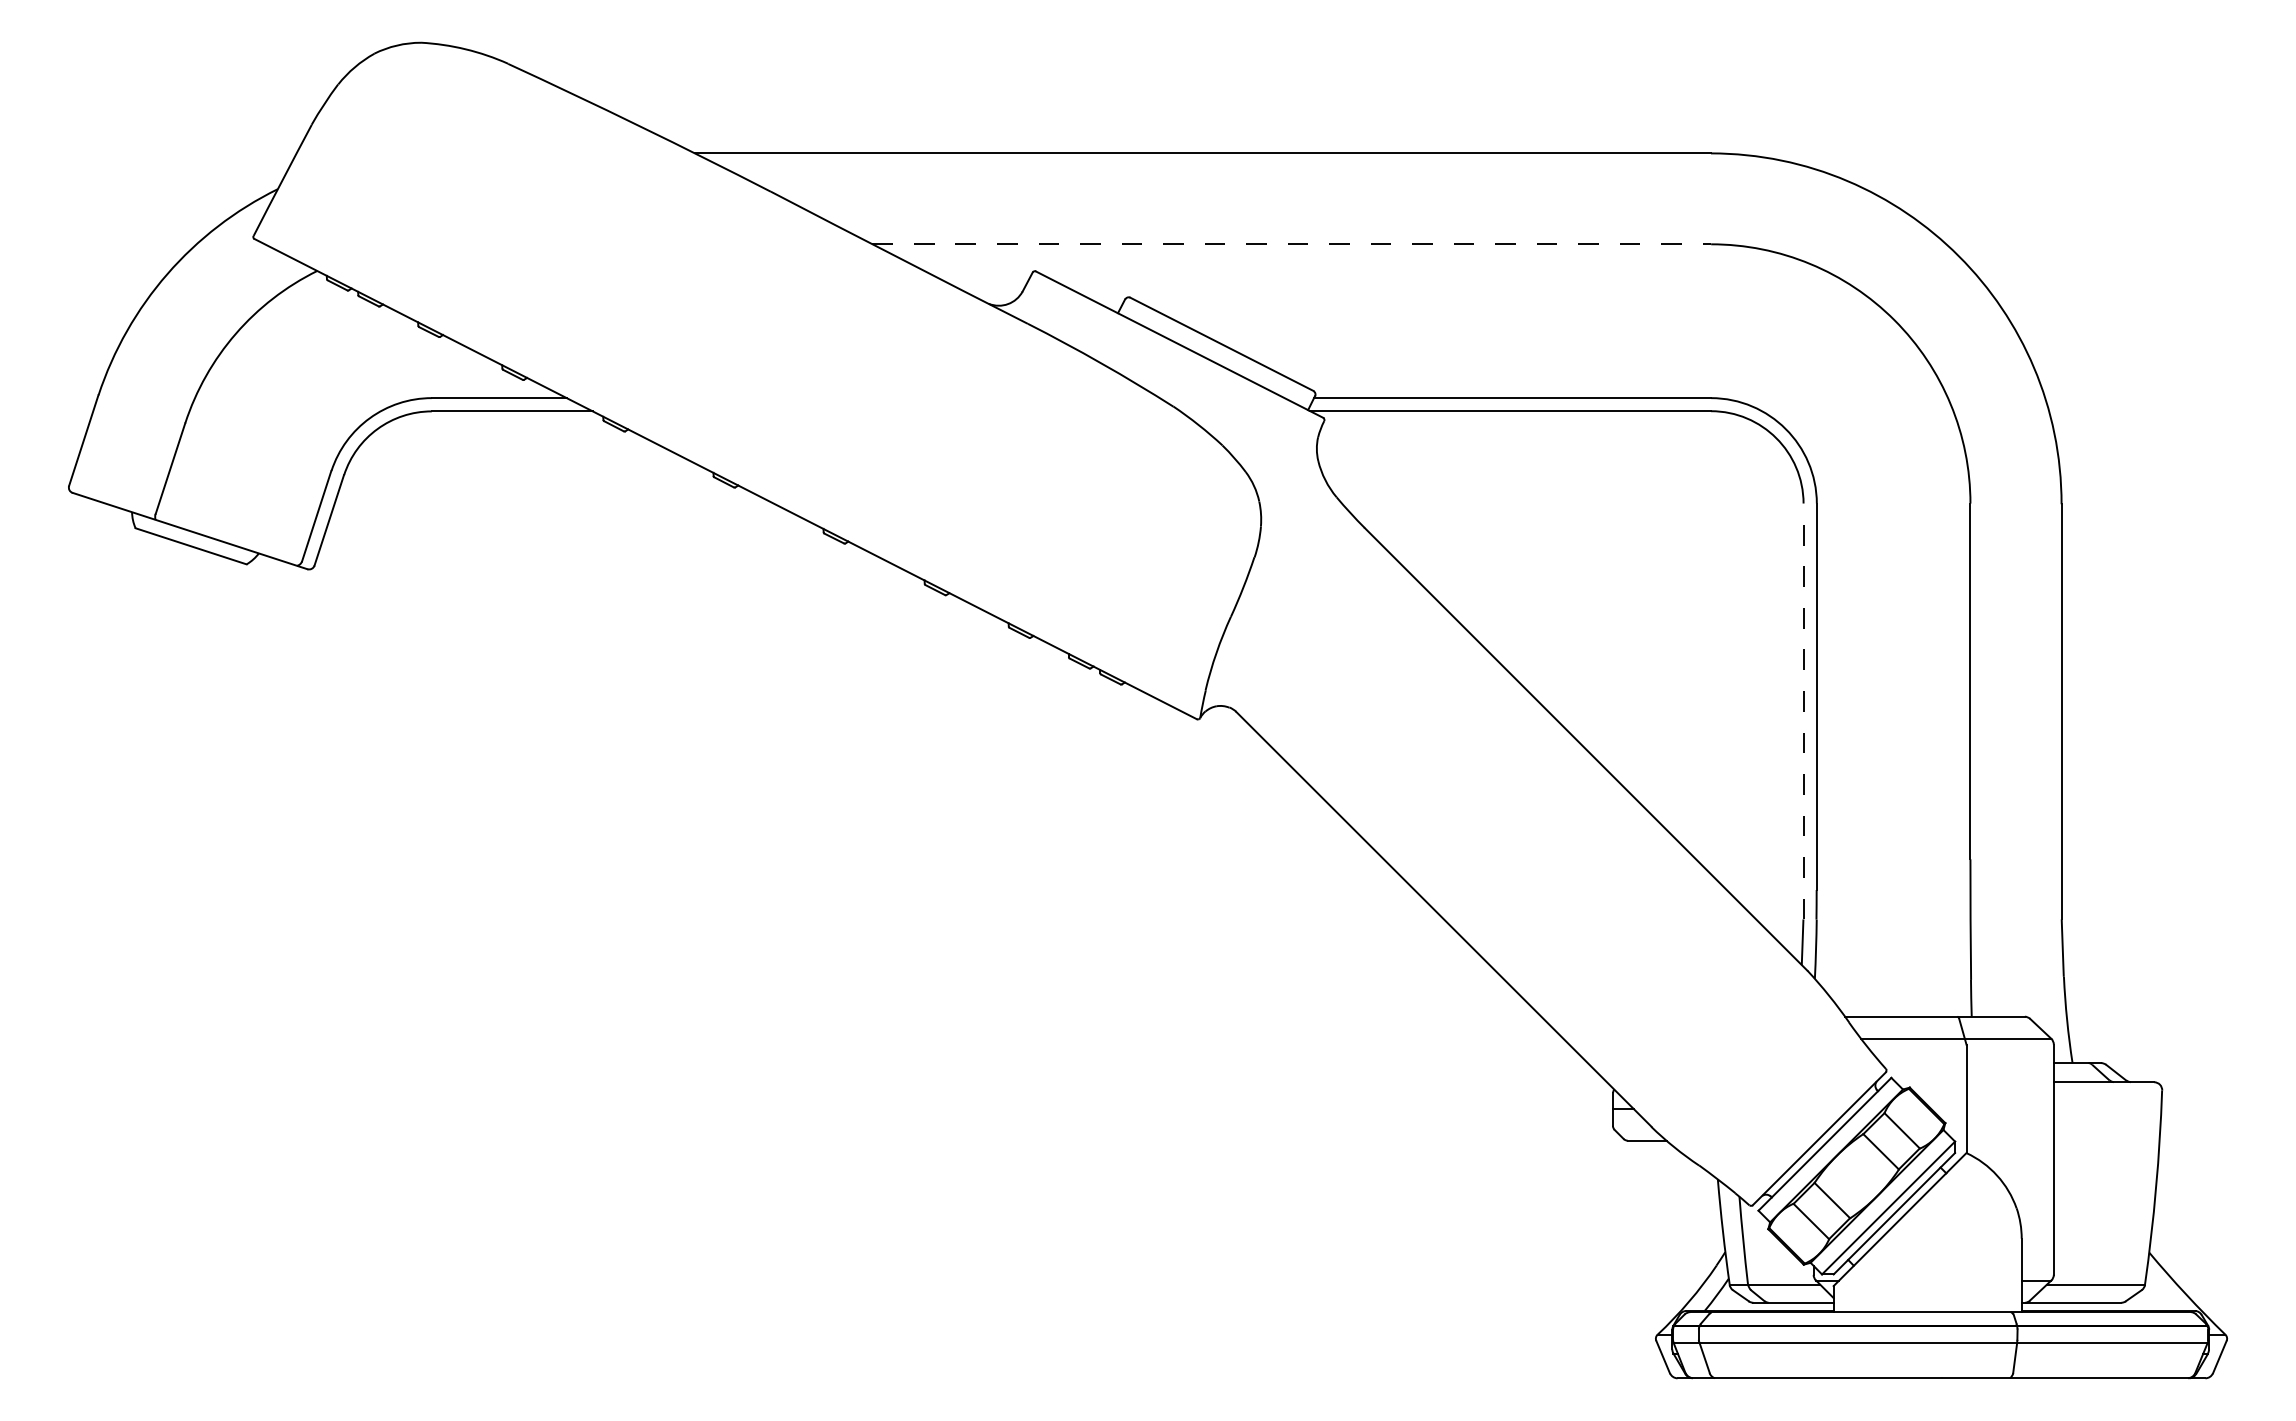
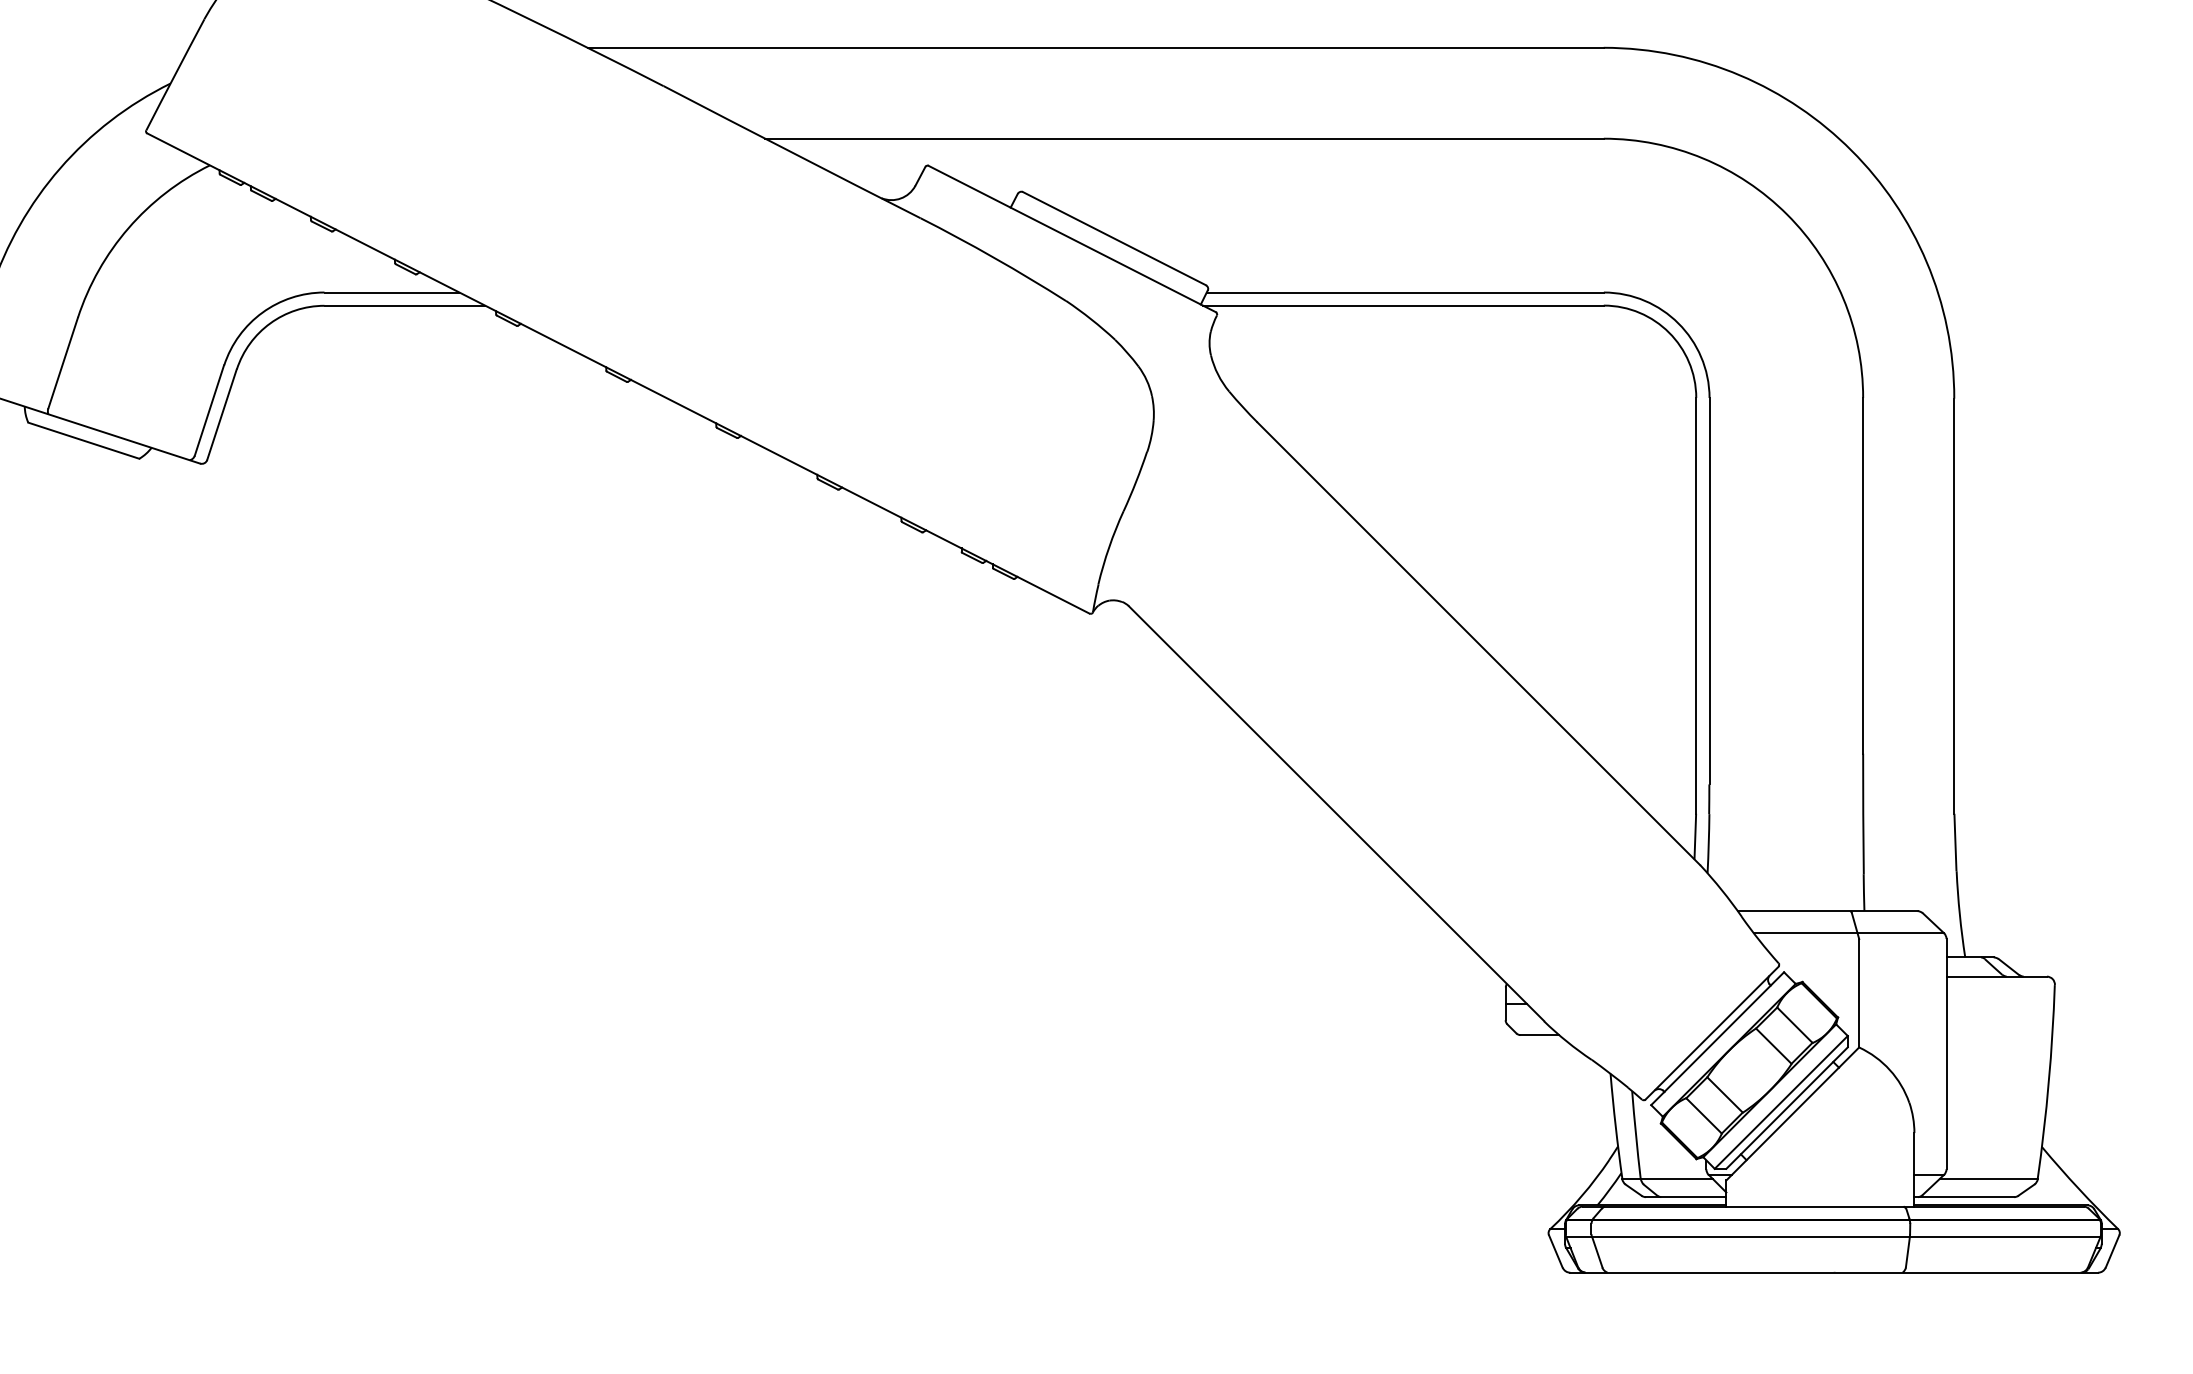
line: (1292, 244) -> (1185, 138), dashed -> solid
line: (1803, 711) -> (1696, 605), dashed -> solid

